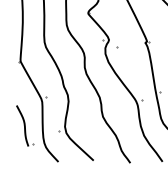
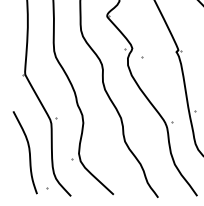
part: (25, 125) -> (31, 152), size x1.67

